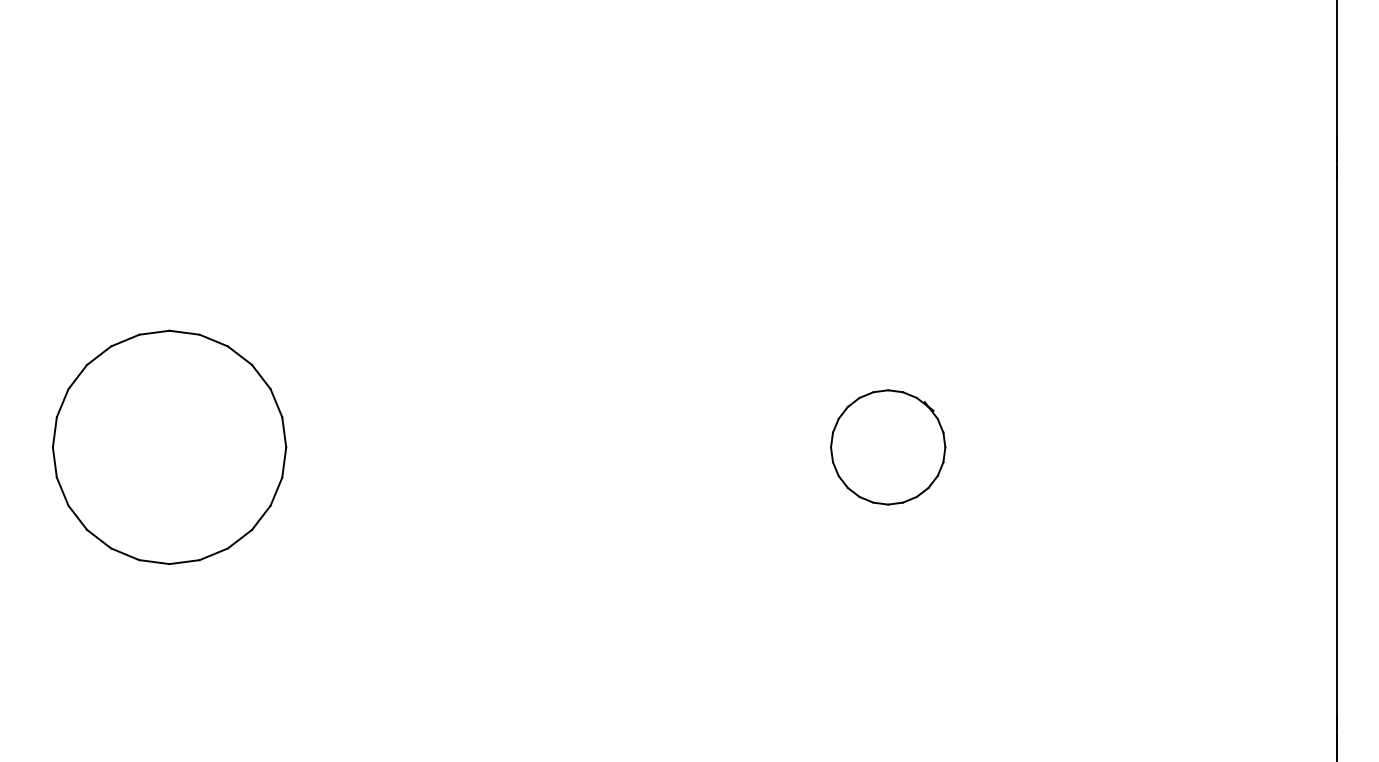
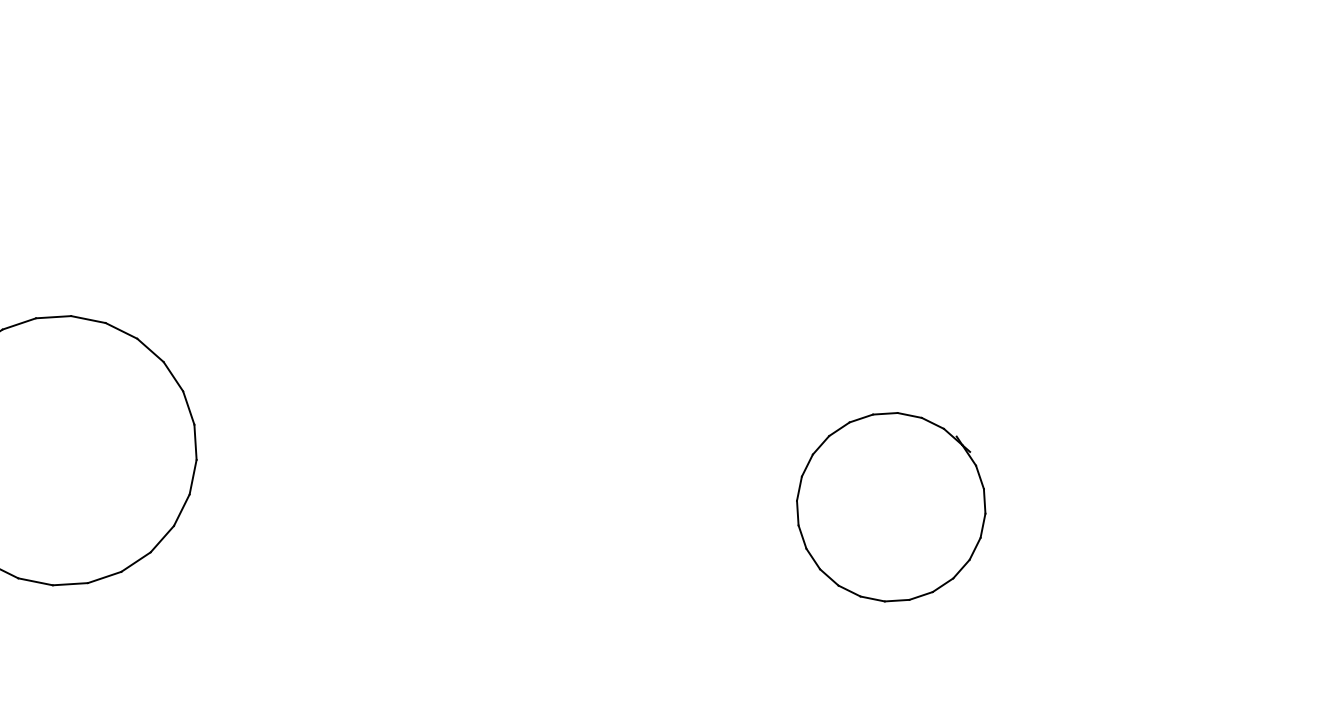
part: (887, 447) -> (890, 507), size x1.43

